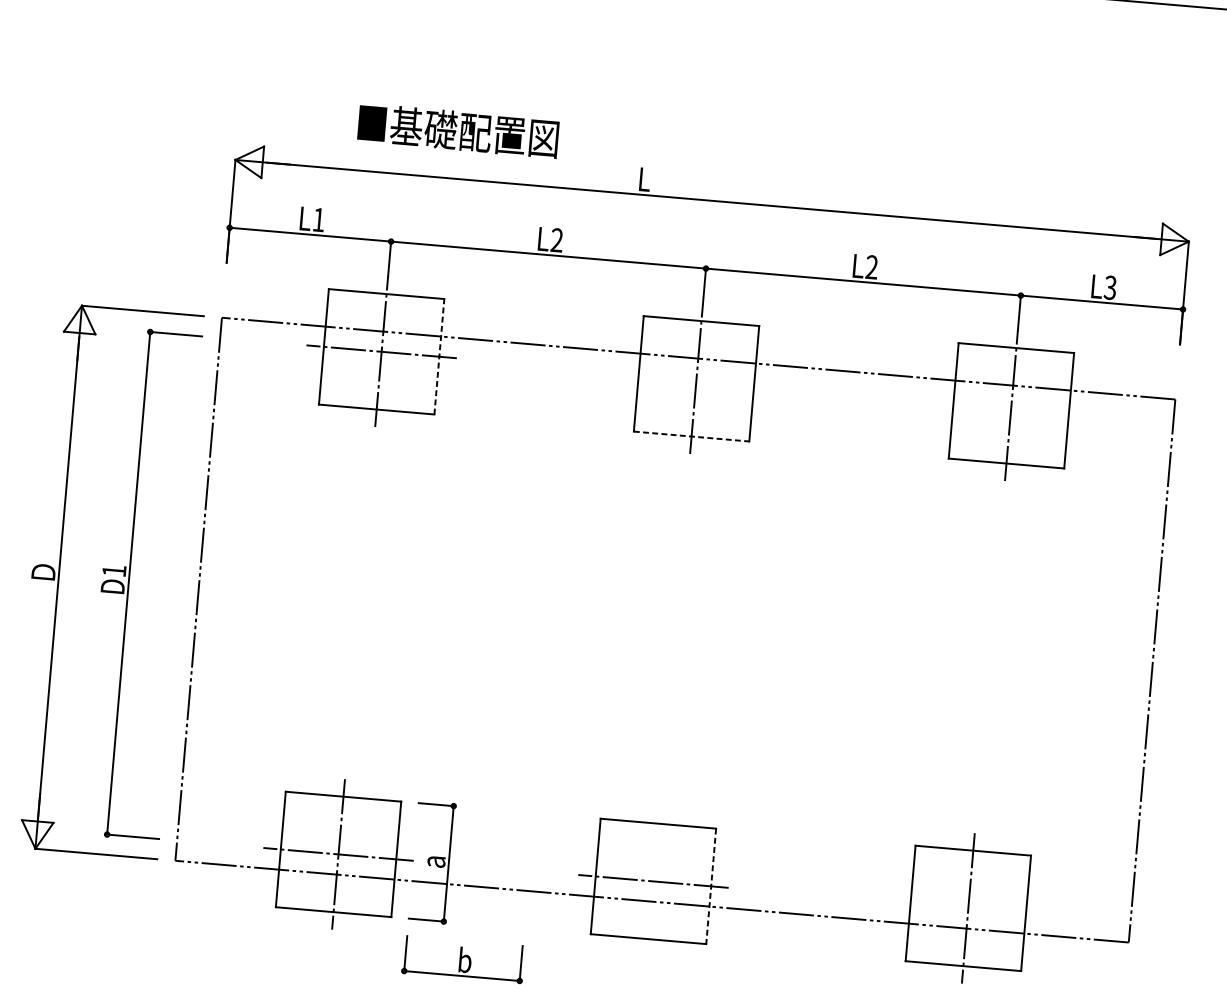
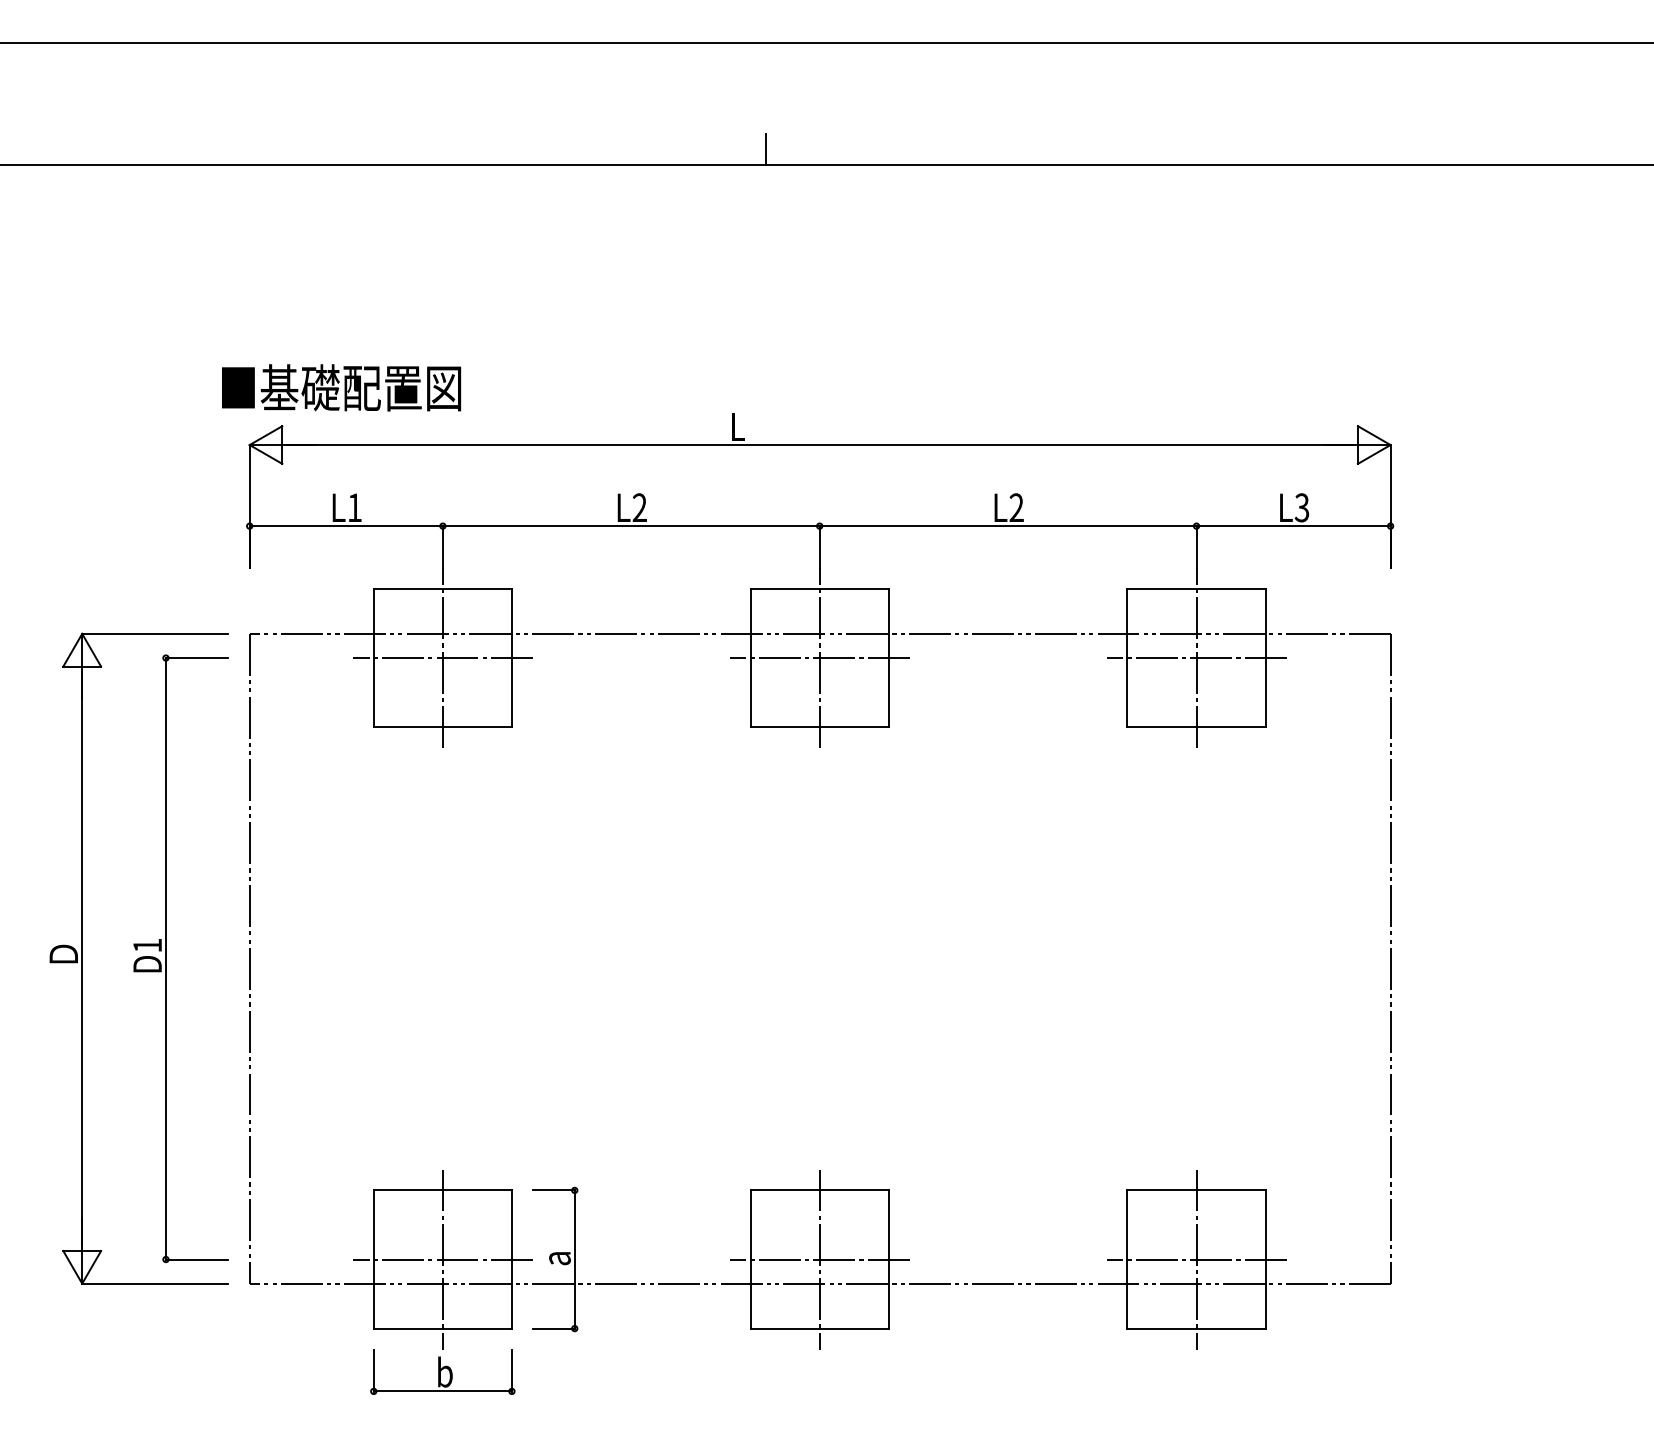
text: (458, 130) -> (341, 387), moved
line: (439, 356) -> (511, 657), dashed -> solid
line: (696, 379) -> (819, 658), added
line: (1011, 406) -> (1196, 658), added
line: (692, 436) -> (820, 727), dashed -> solid
line: (653, 881) -> (819, 1259), added
line: (710, 887) -> (888, 1260), dashed -> solid
line: (968, 908) -> (1196, 1259), added
part: (463, 959) -> (442, 1371), moved

